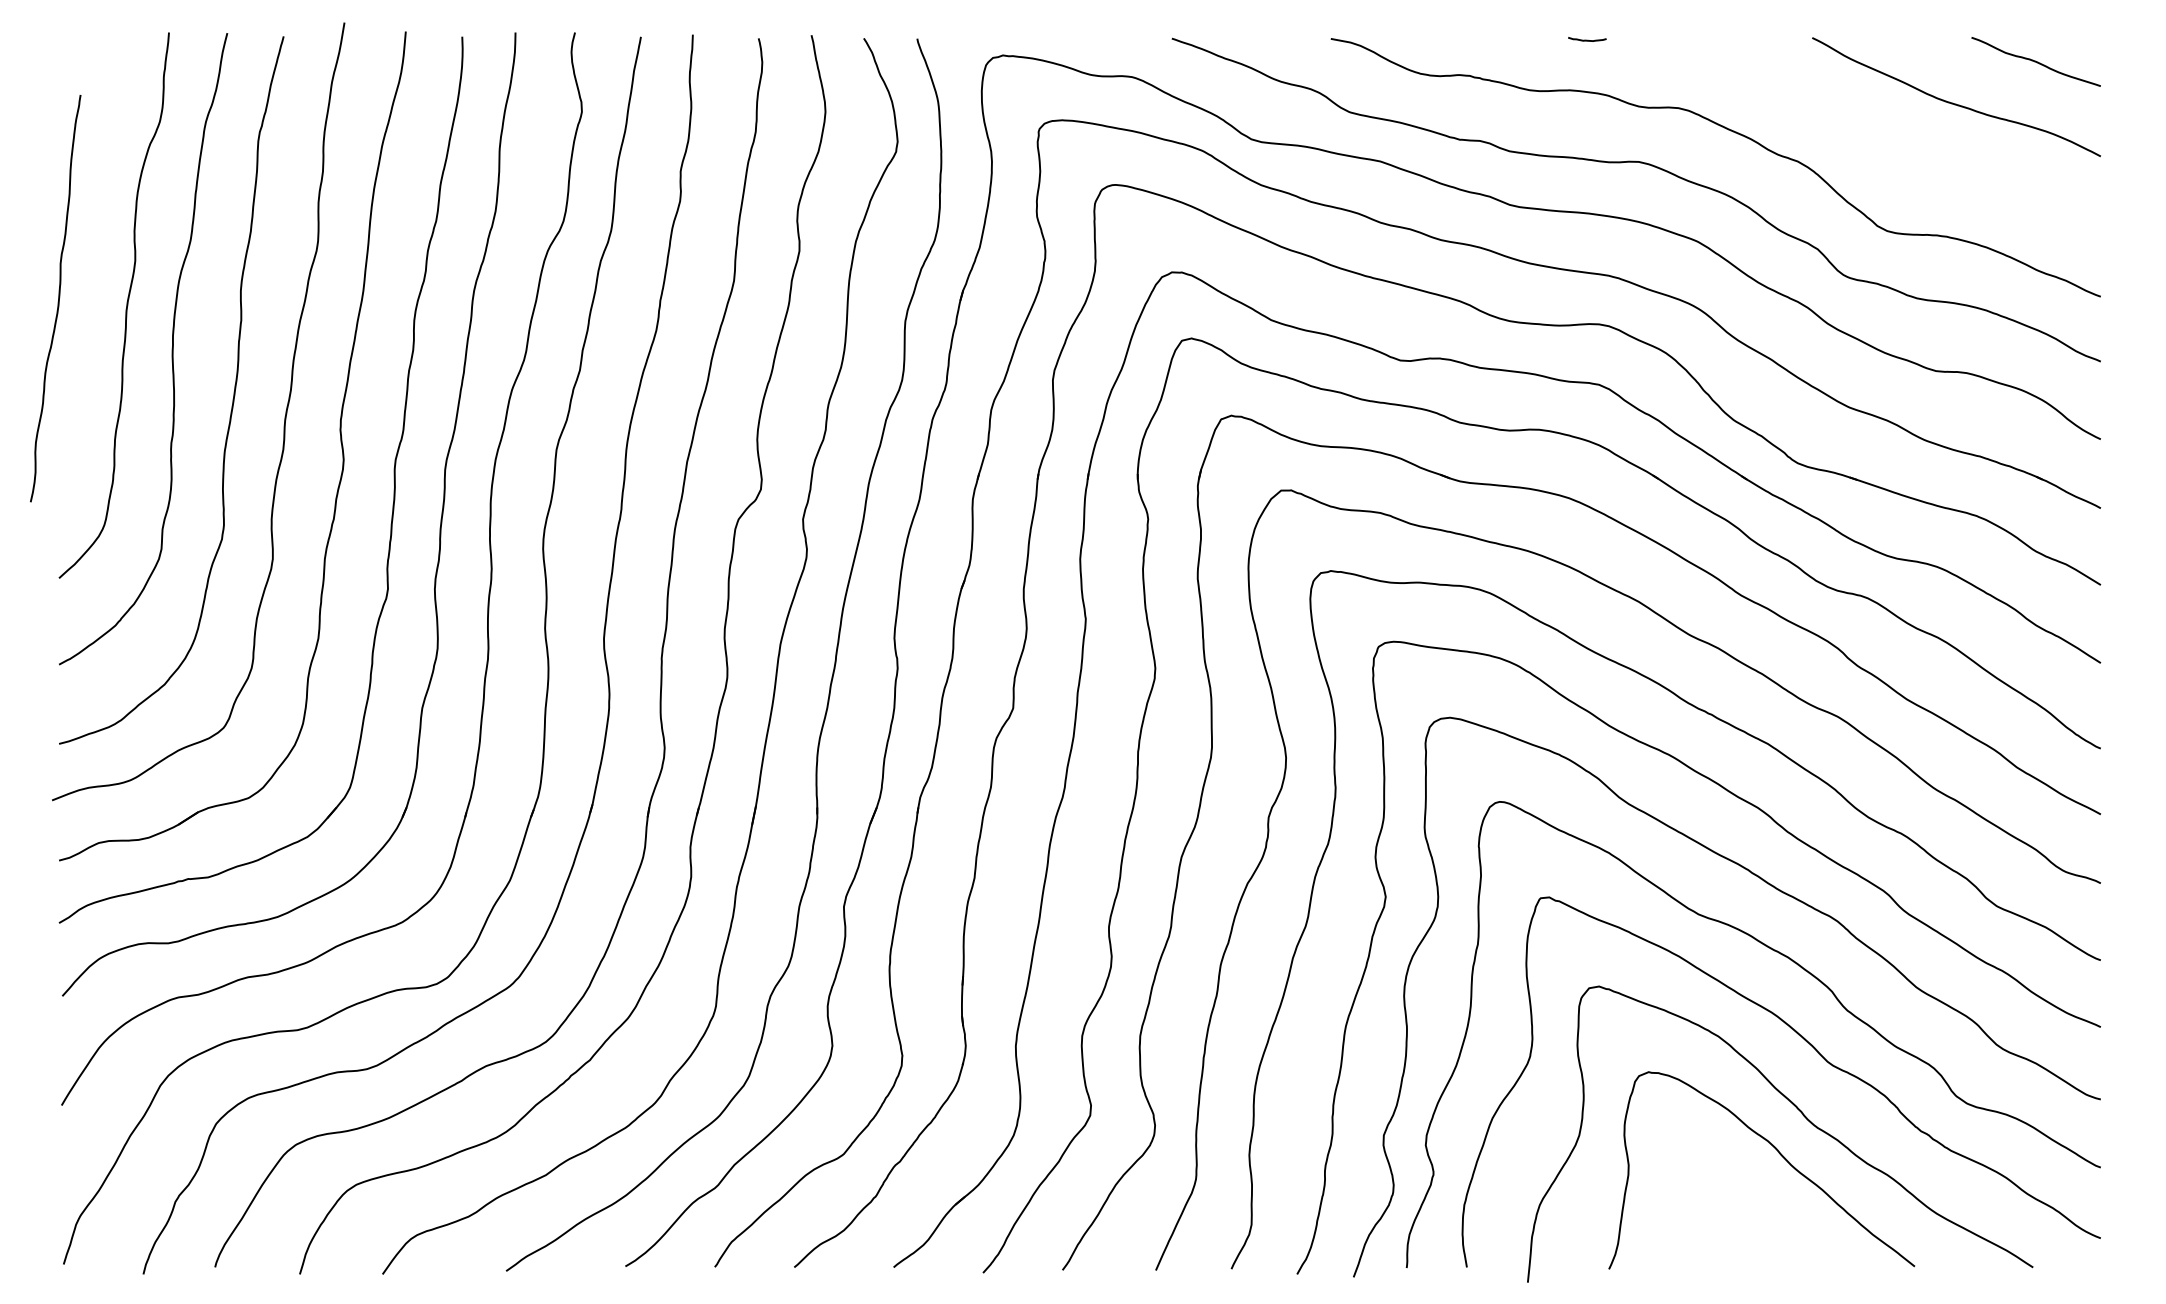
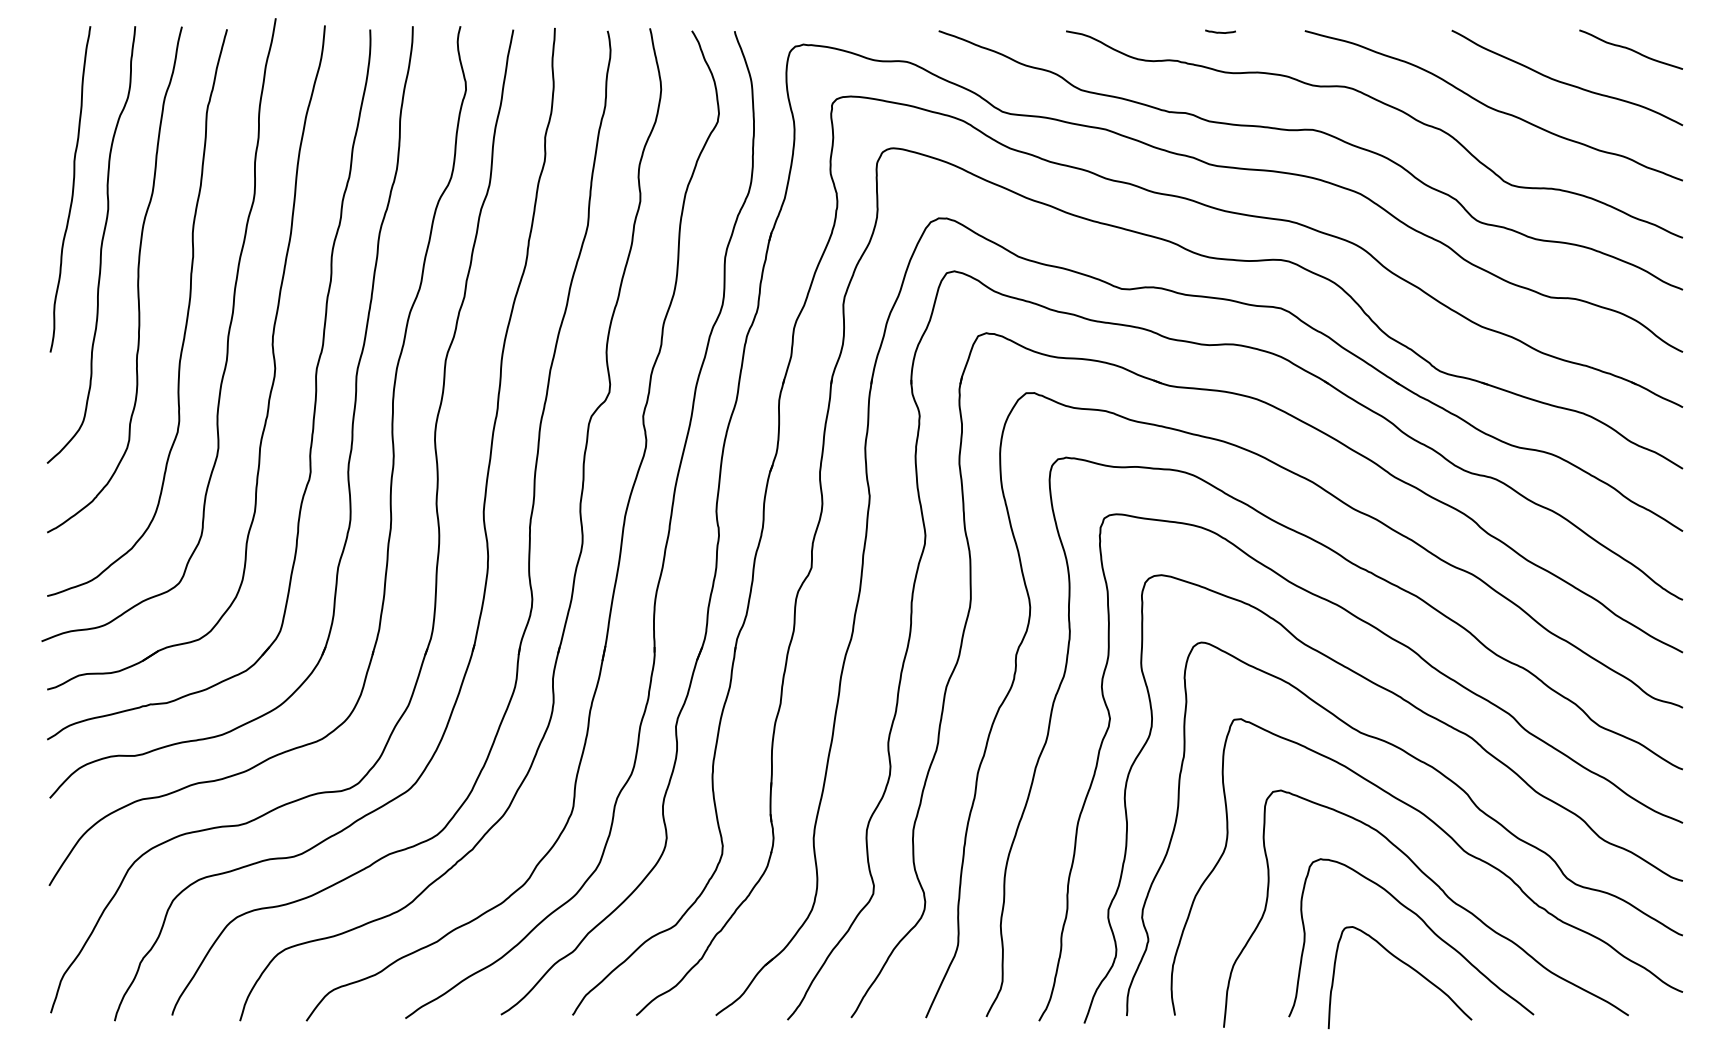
curve: (1587, 39) -> (1220, 31), moved
curve: (1863, 133) -> (1492, 107), added
curve: (58, 298) -> (72, 189), moved
curve: (1755, 1204) -> (1406, 965), added

